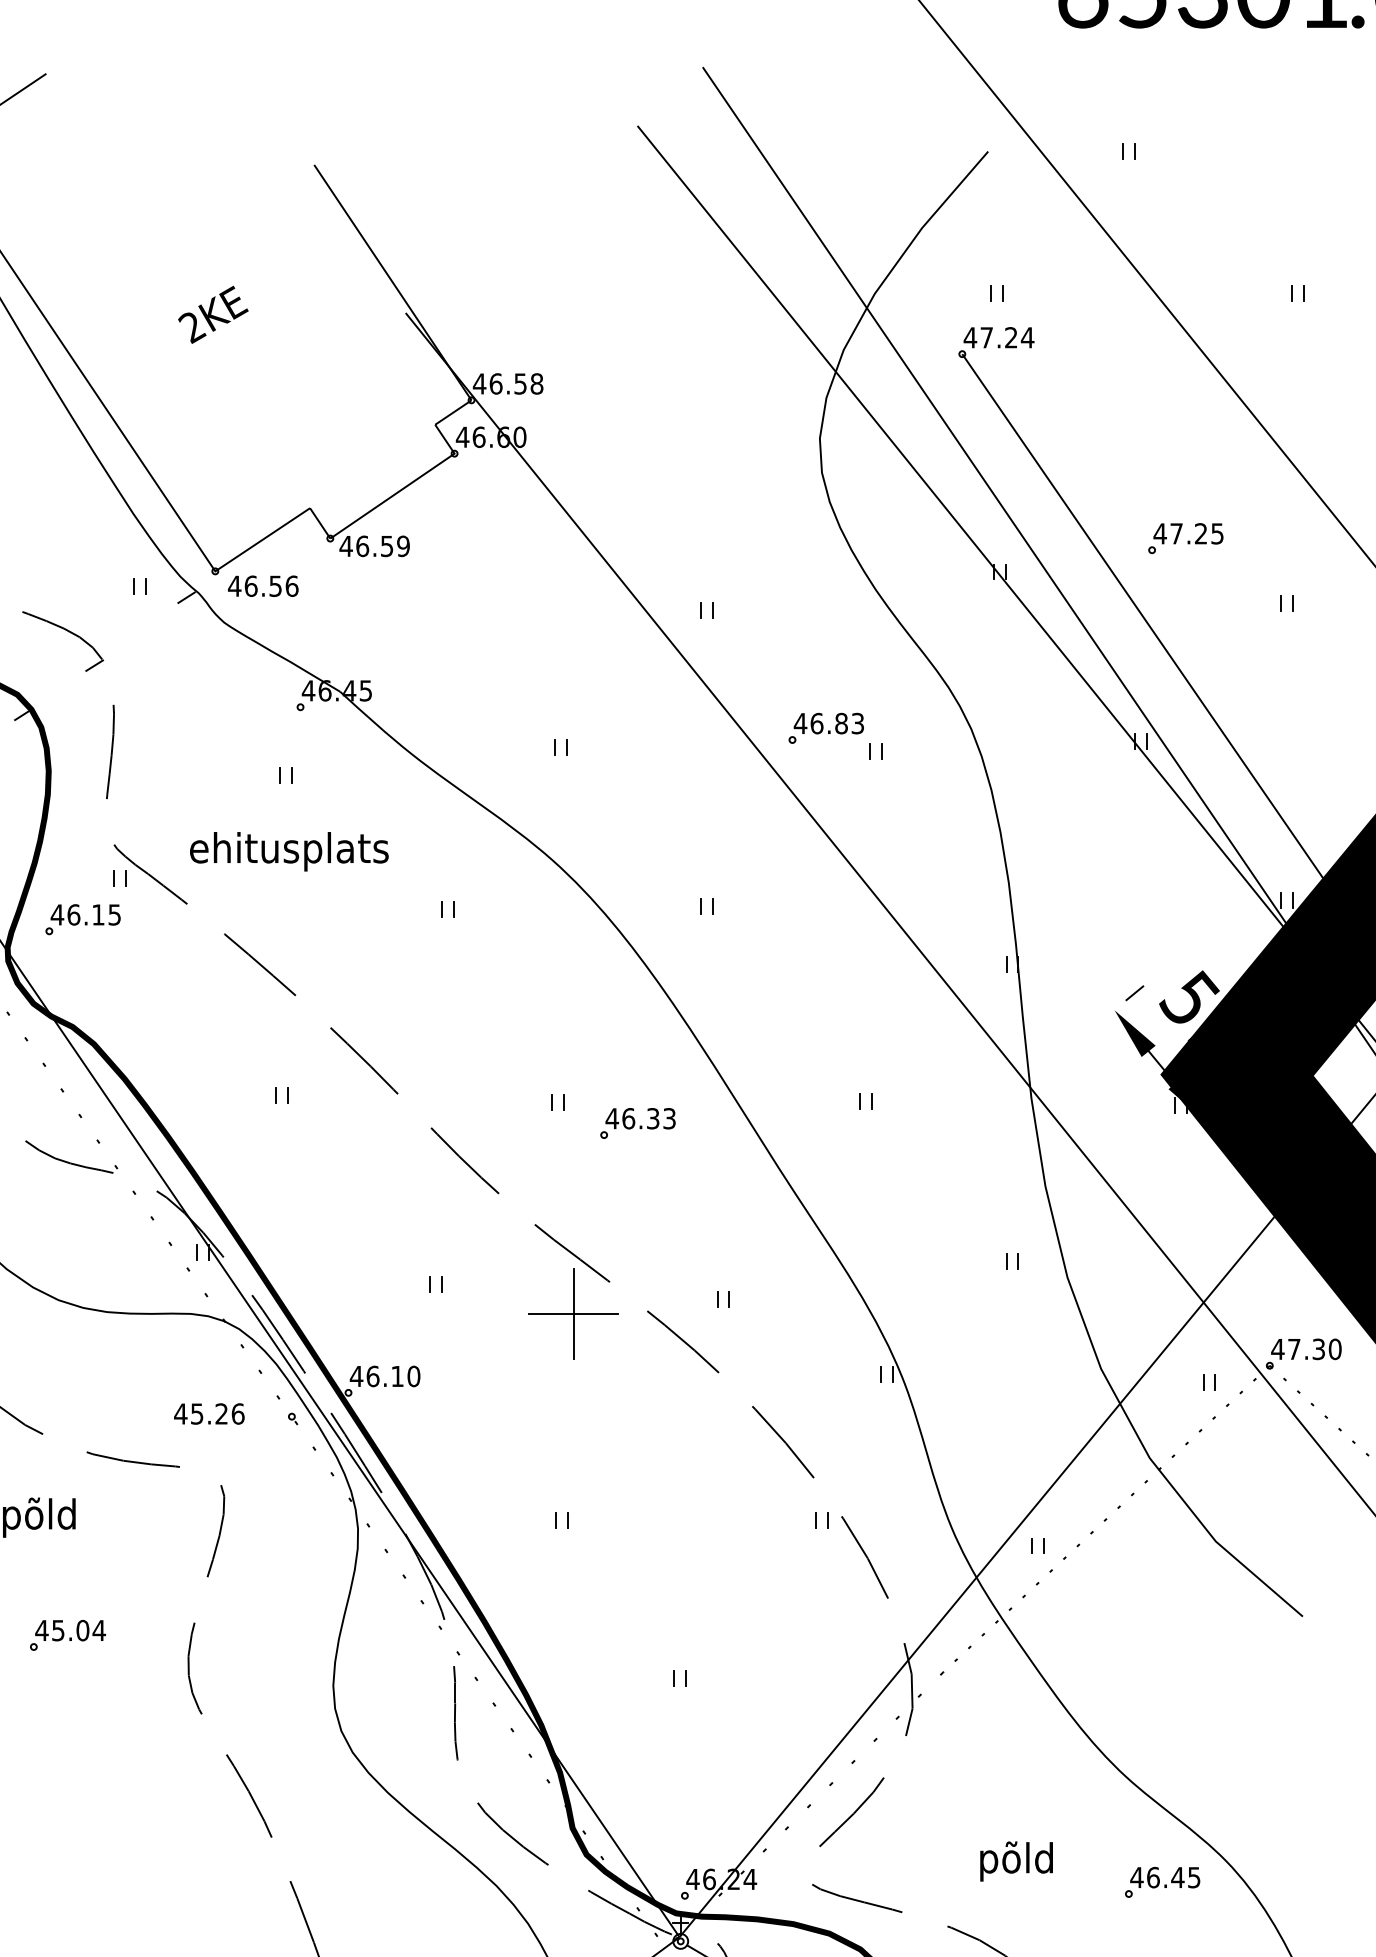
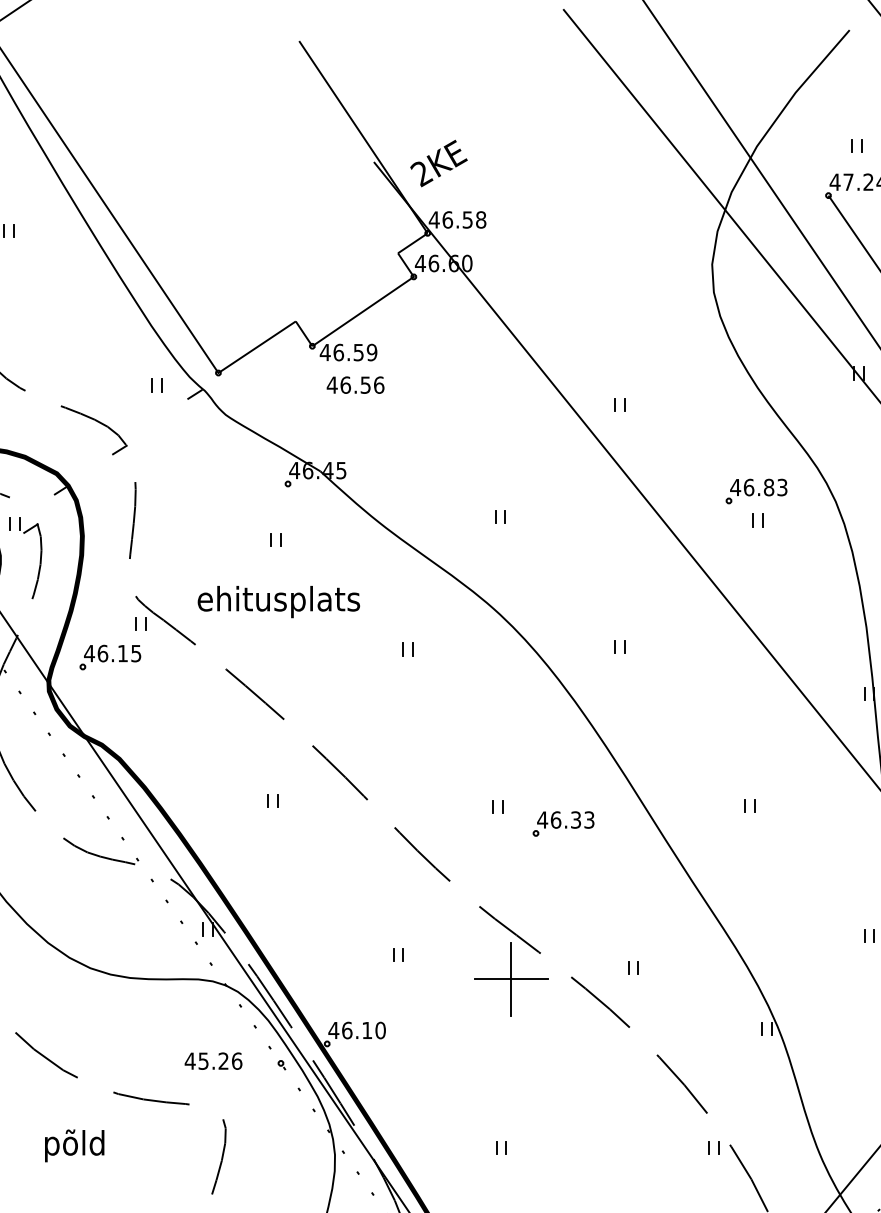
text: (213, 314) -> (439, 163), moved
text: (263, 585) -> (355, 384), moved
part: (825, 727) -> (755, 490), moved

